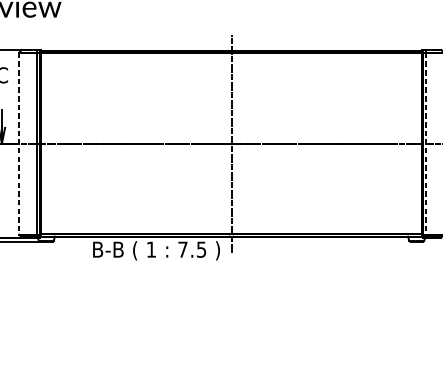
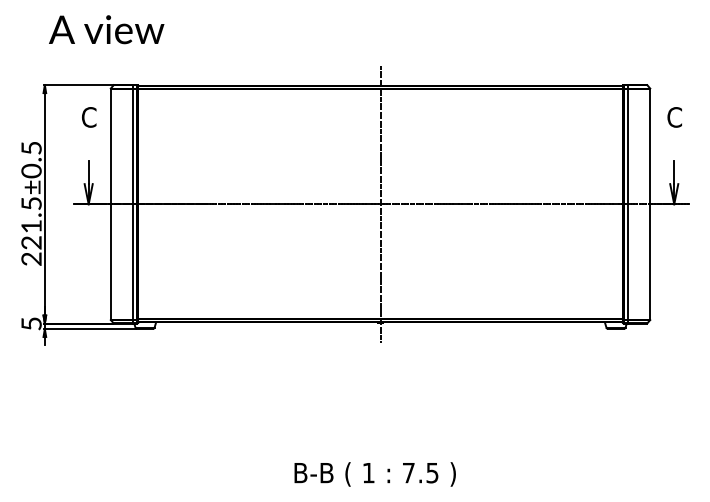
line: (19, 143) -> (110, 204), dashed -> solid
line: (426, 143) -> (628, 204), dashed -> solid
text: (155, 250) -> (374, 474), moved

